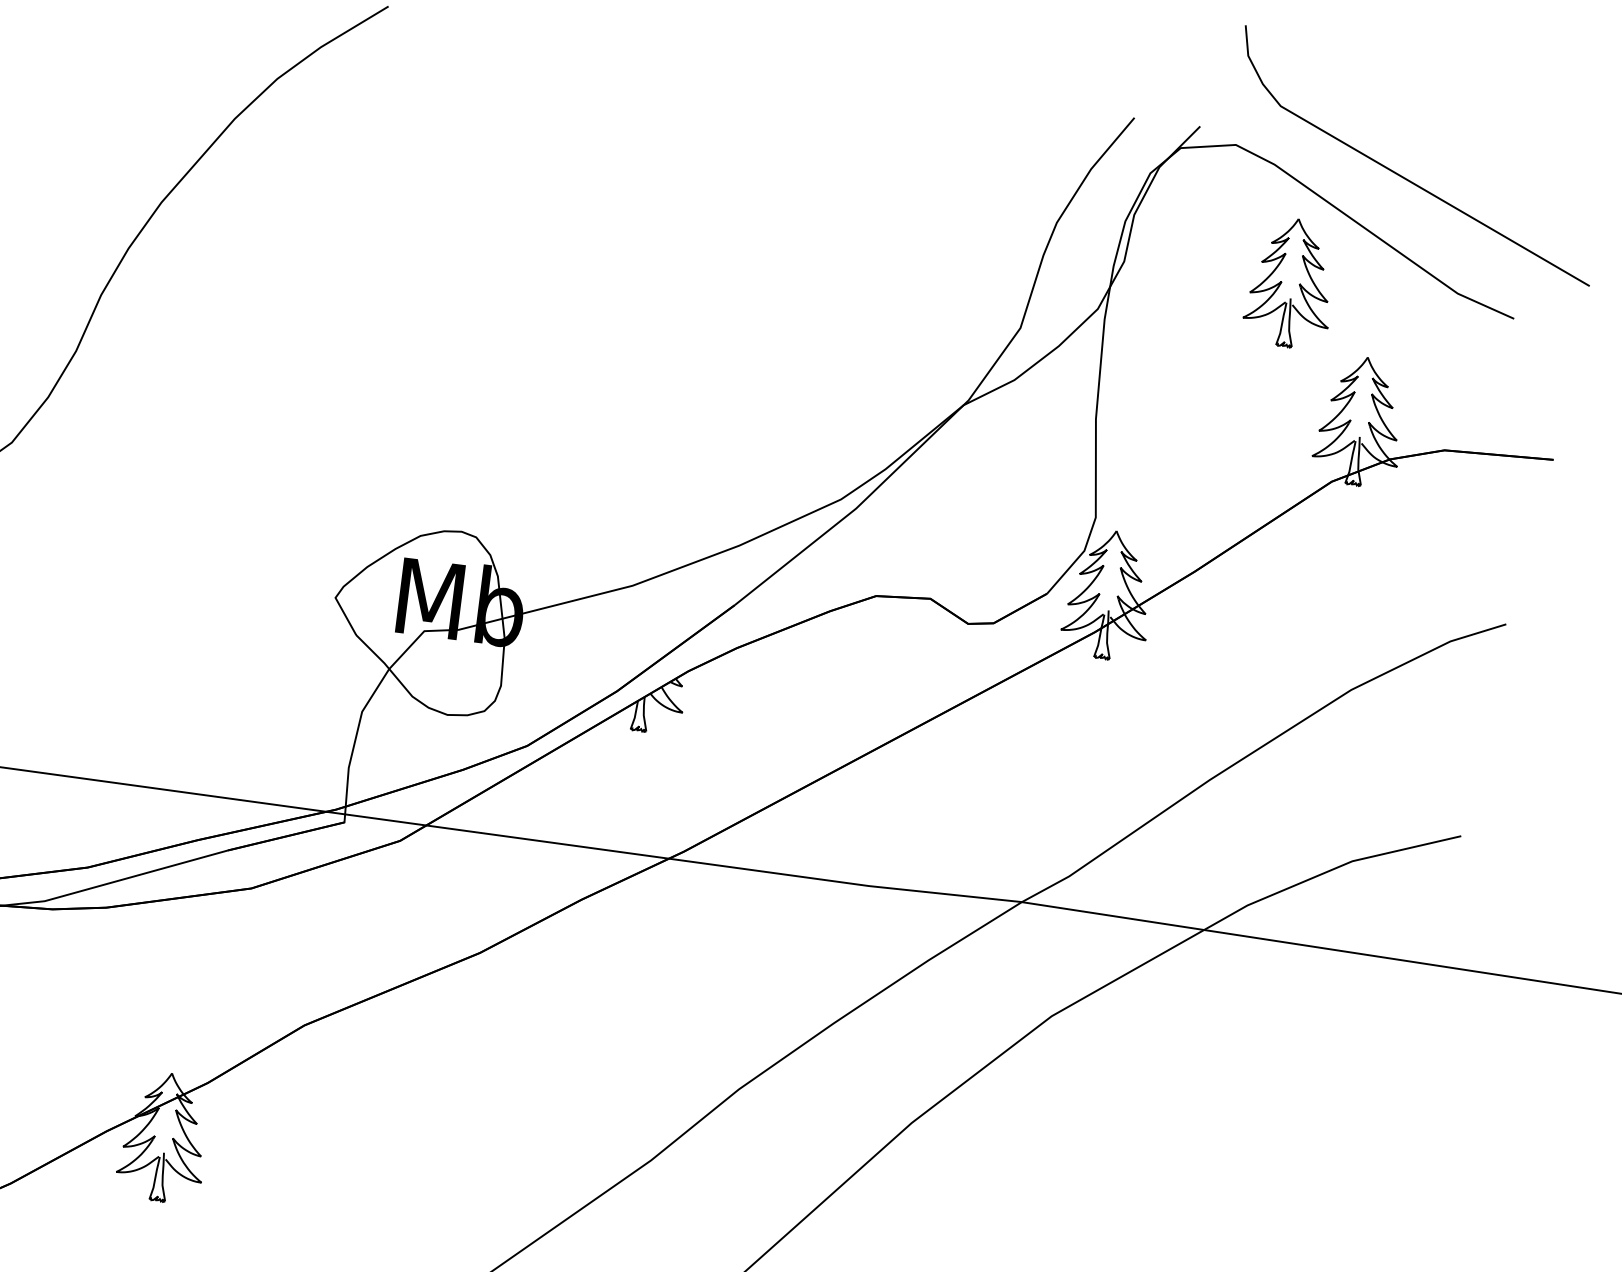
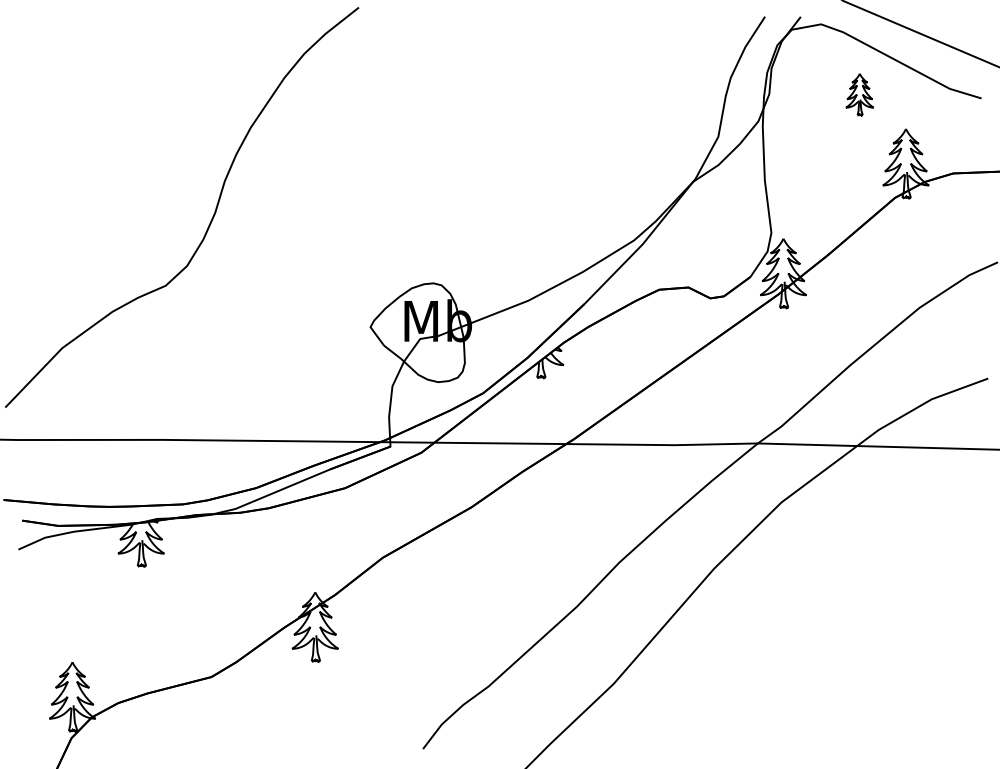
part: (1290, 283) -> (859, 94), size x0.6

